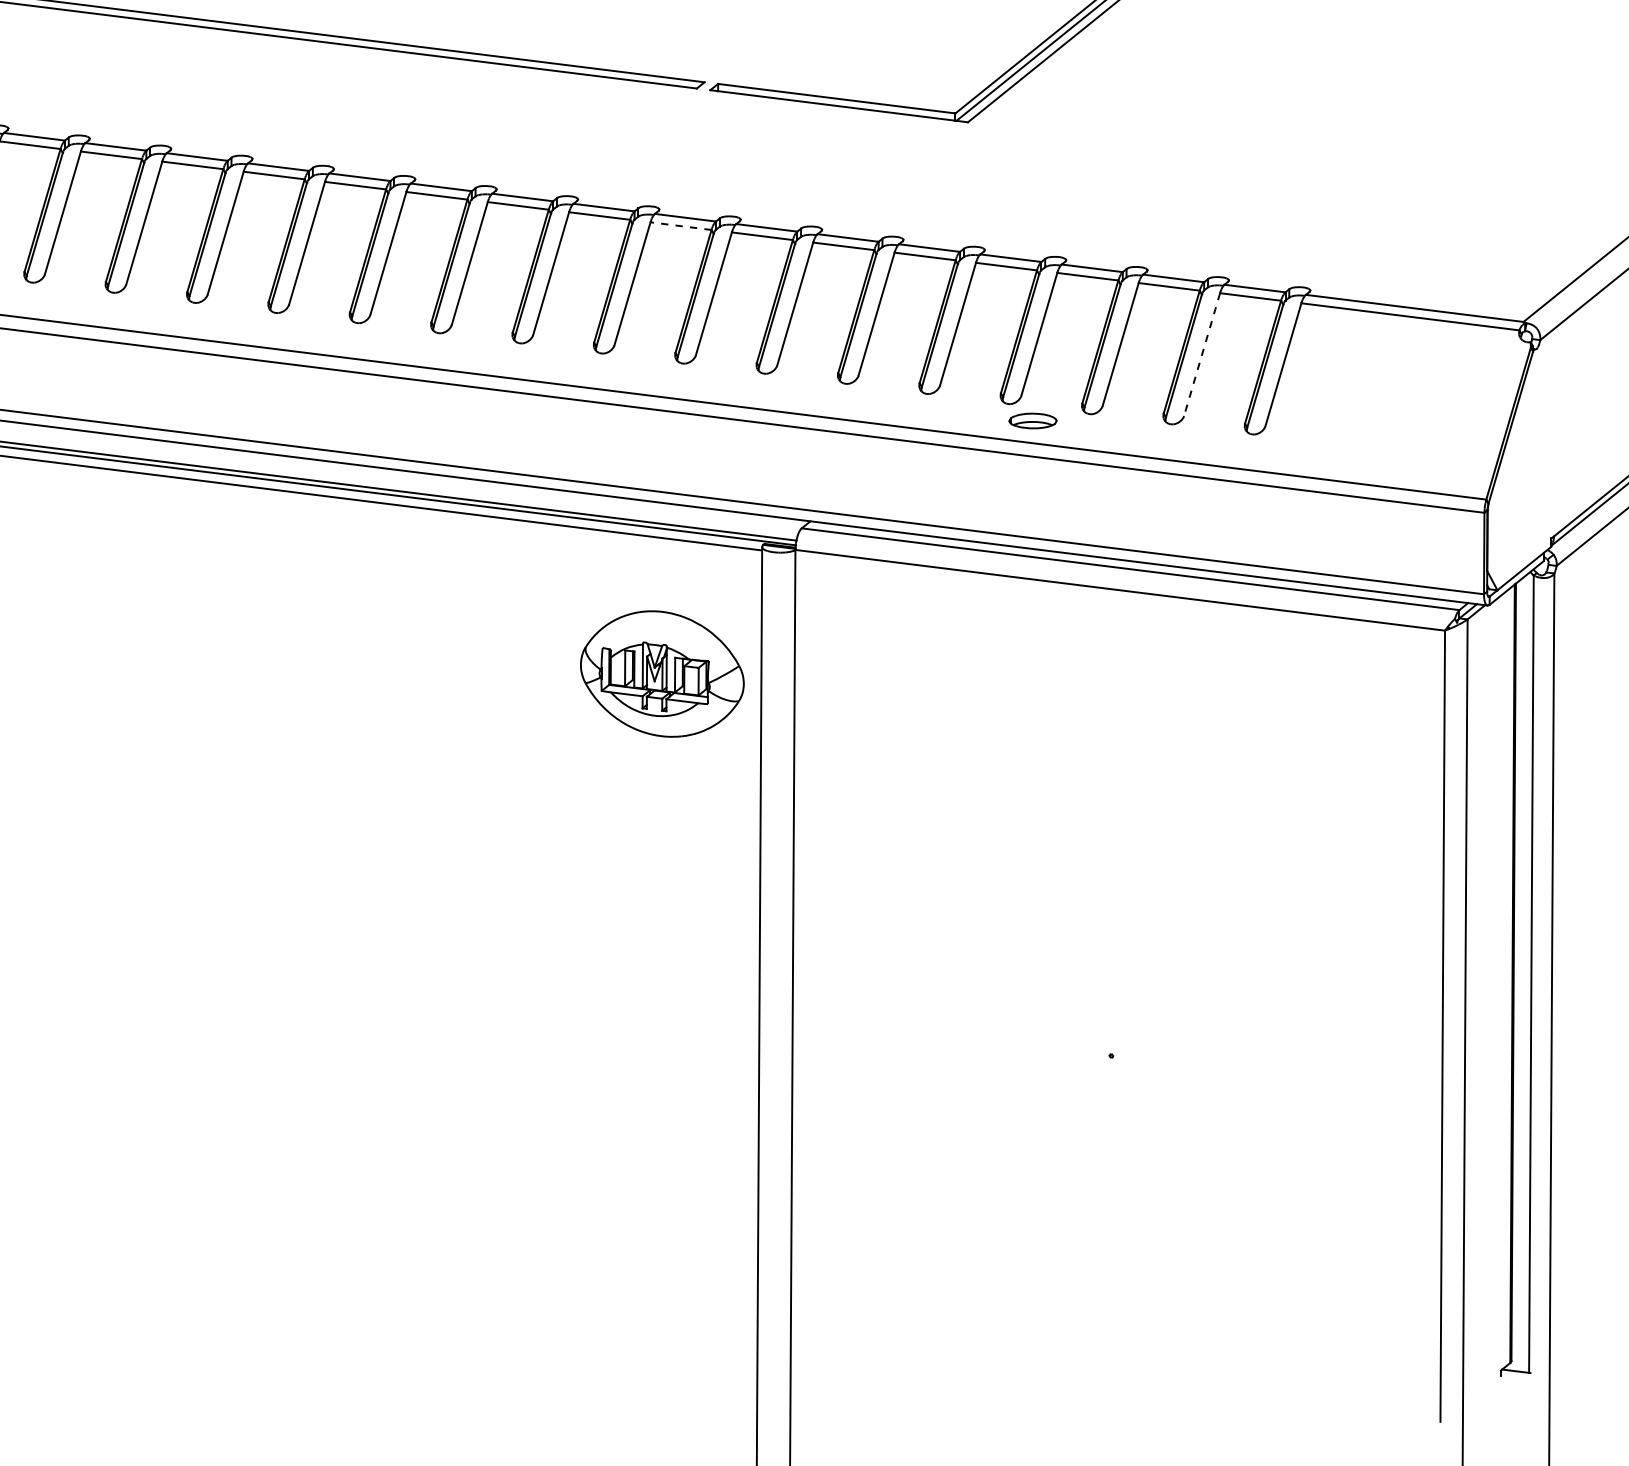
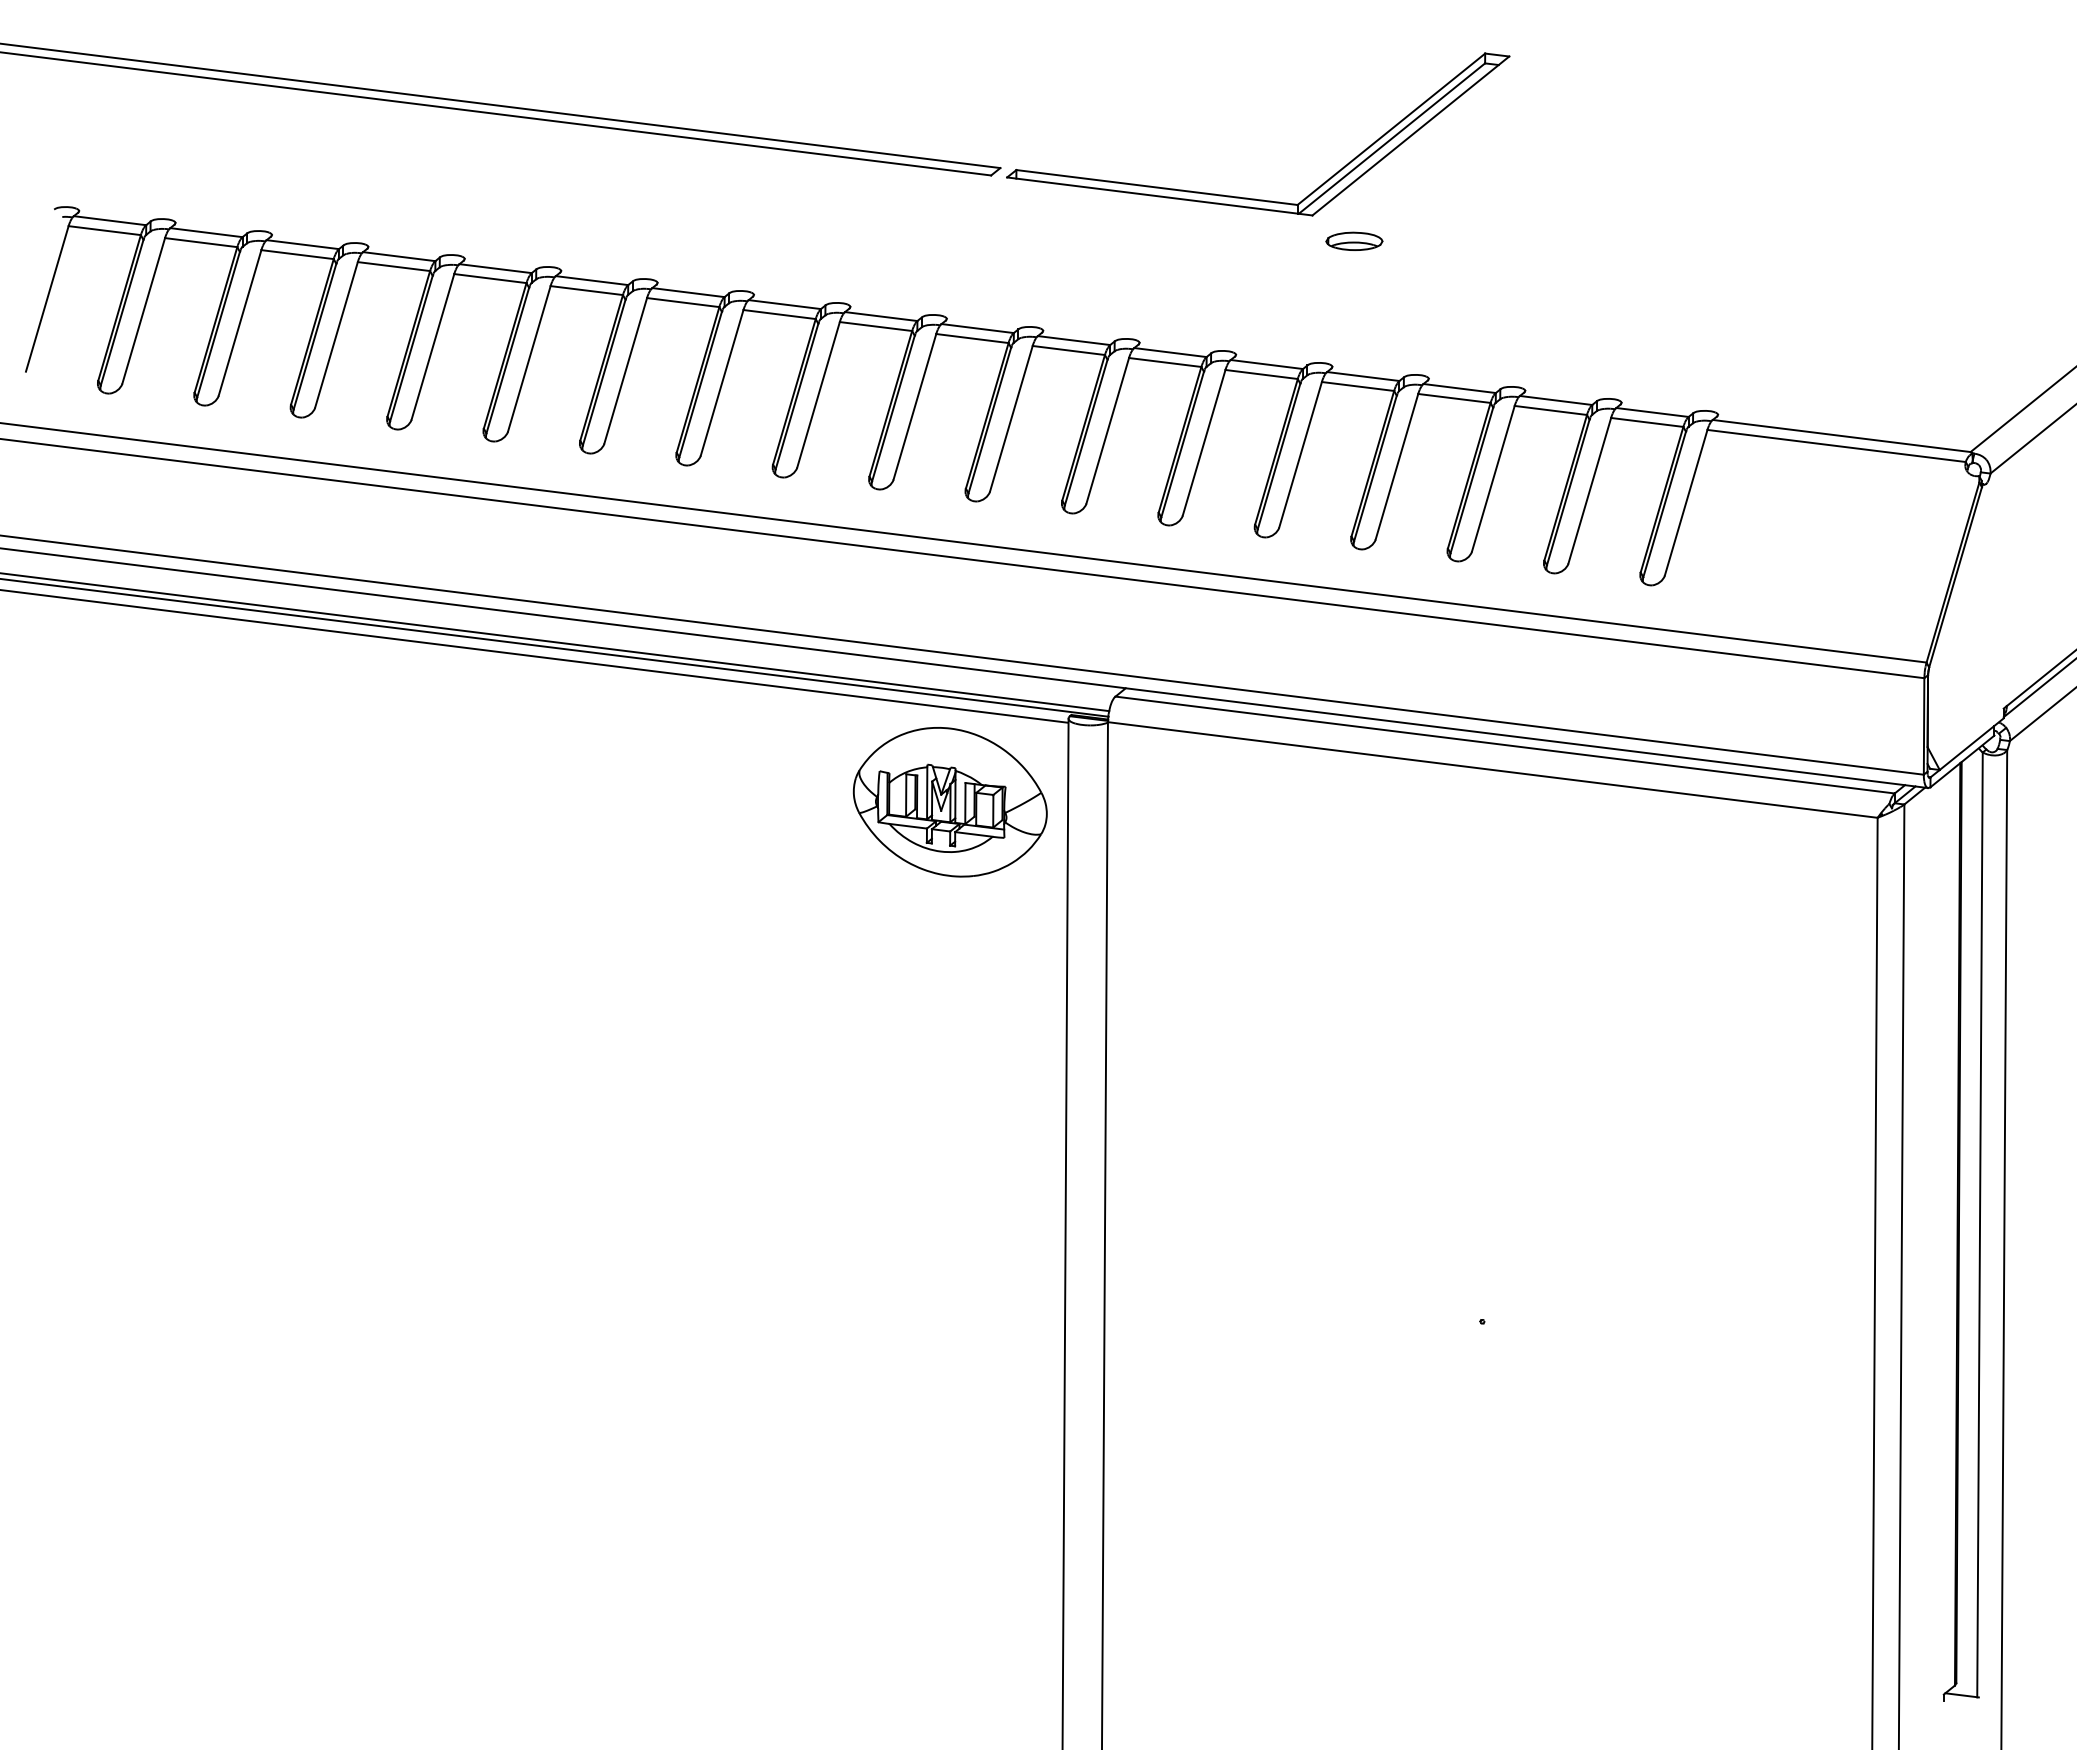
line: (680, 226) -> (971, 338), dashed -> solid
line: (1201, 354) -> (1589, 490), dashed -> solid
part: (1033, 420) -> (1354, 240), moved
part: (661, 674) -> (949, 802), moved

